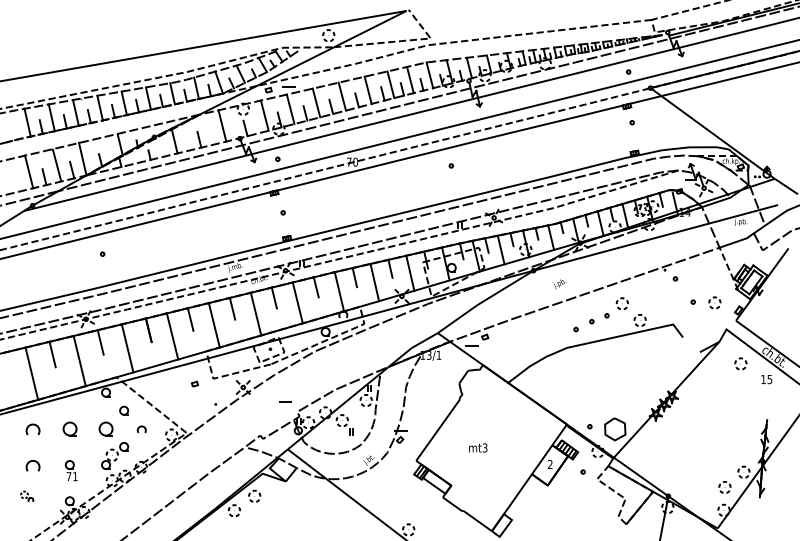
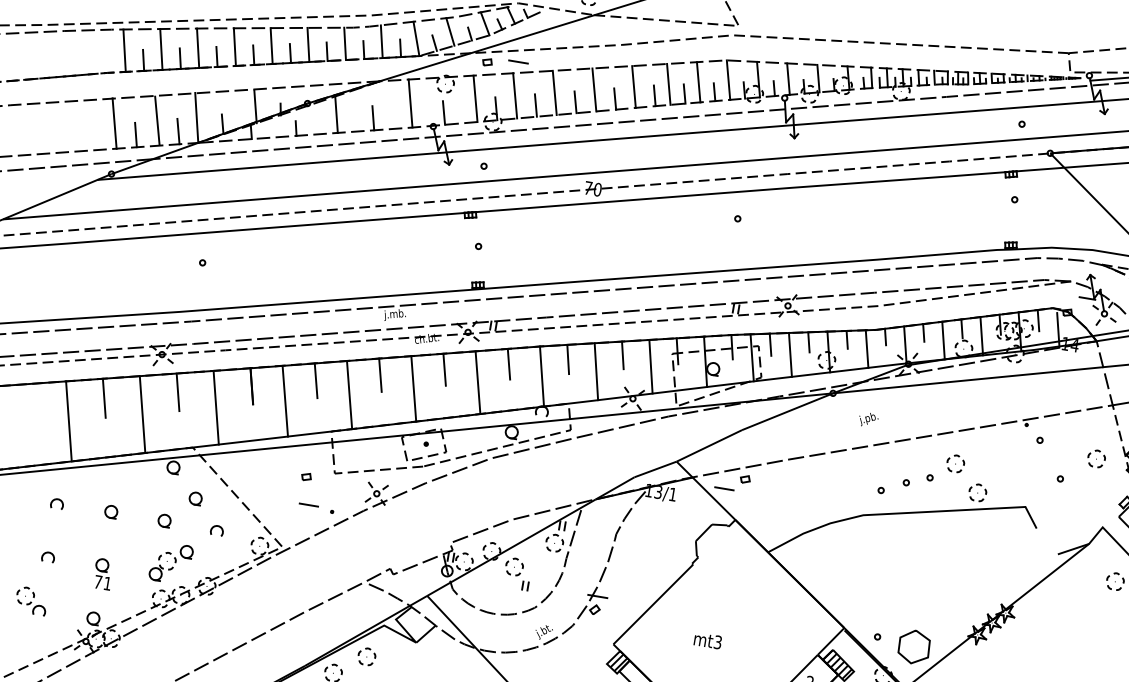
part: (714, 302) -> (1096, 458), moved
line: (285, 401) -> (308, 503), moved
part: (69, 428) -> (110, 511), size x0.62
part: (105, 428) -> (163, 520), size x0.62
part: (33, 429) -> (57, 503), size x0.62
part: (33, 465) -> (48, 556), size x0.62
part: (27, 496) -> (32, 601), size x1.67

